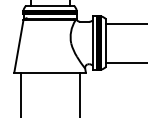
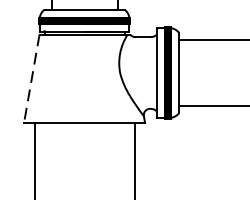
line: (18, 46) -> (31, 78), solid -> dashed

